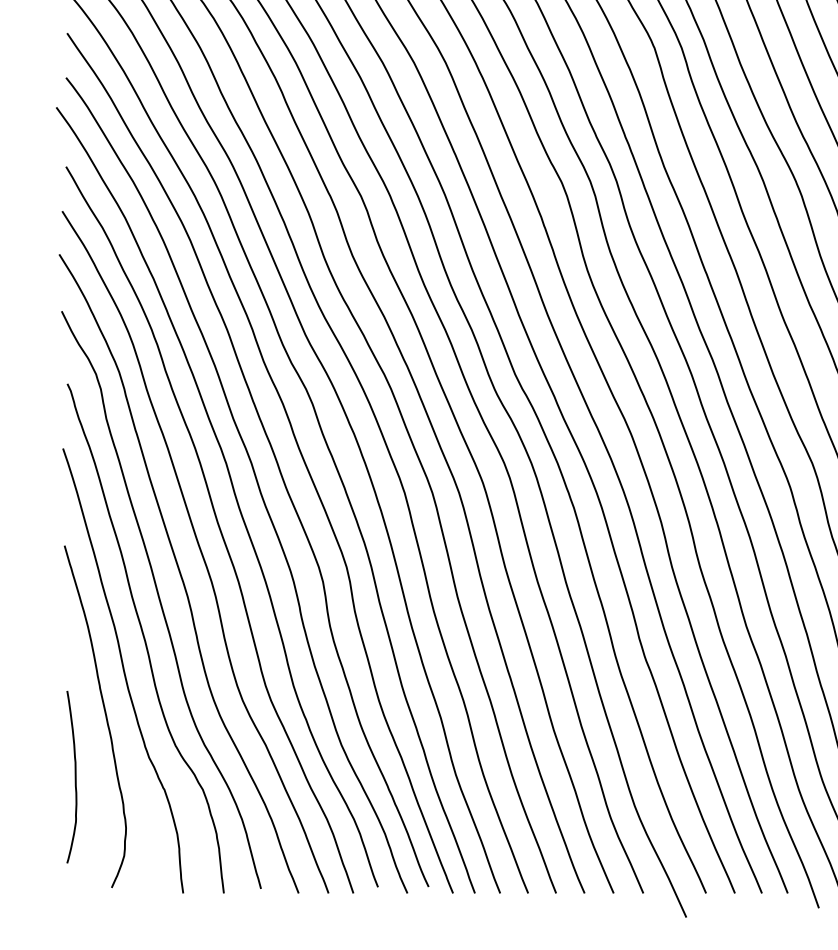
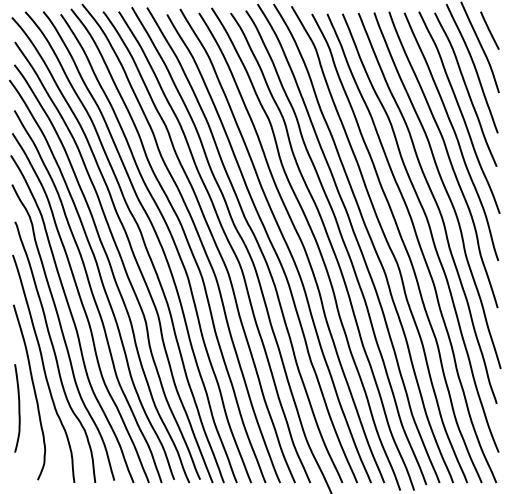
curve: (74, 777) -> (18, 408), moved

